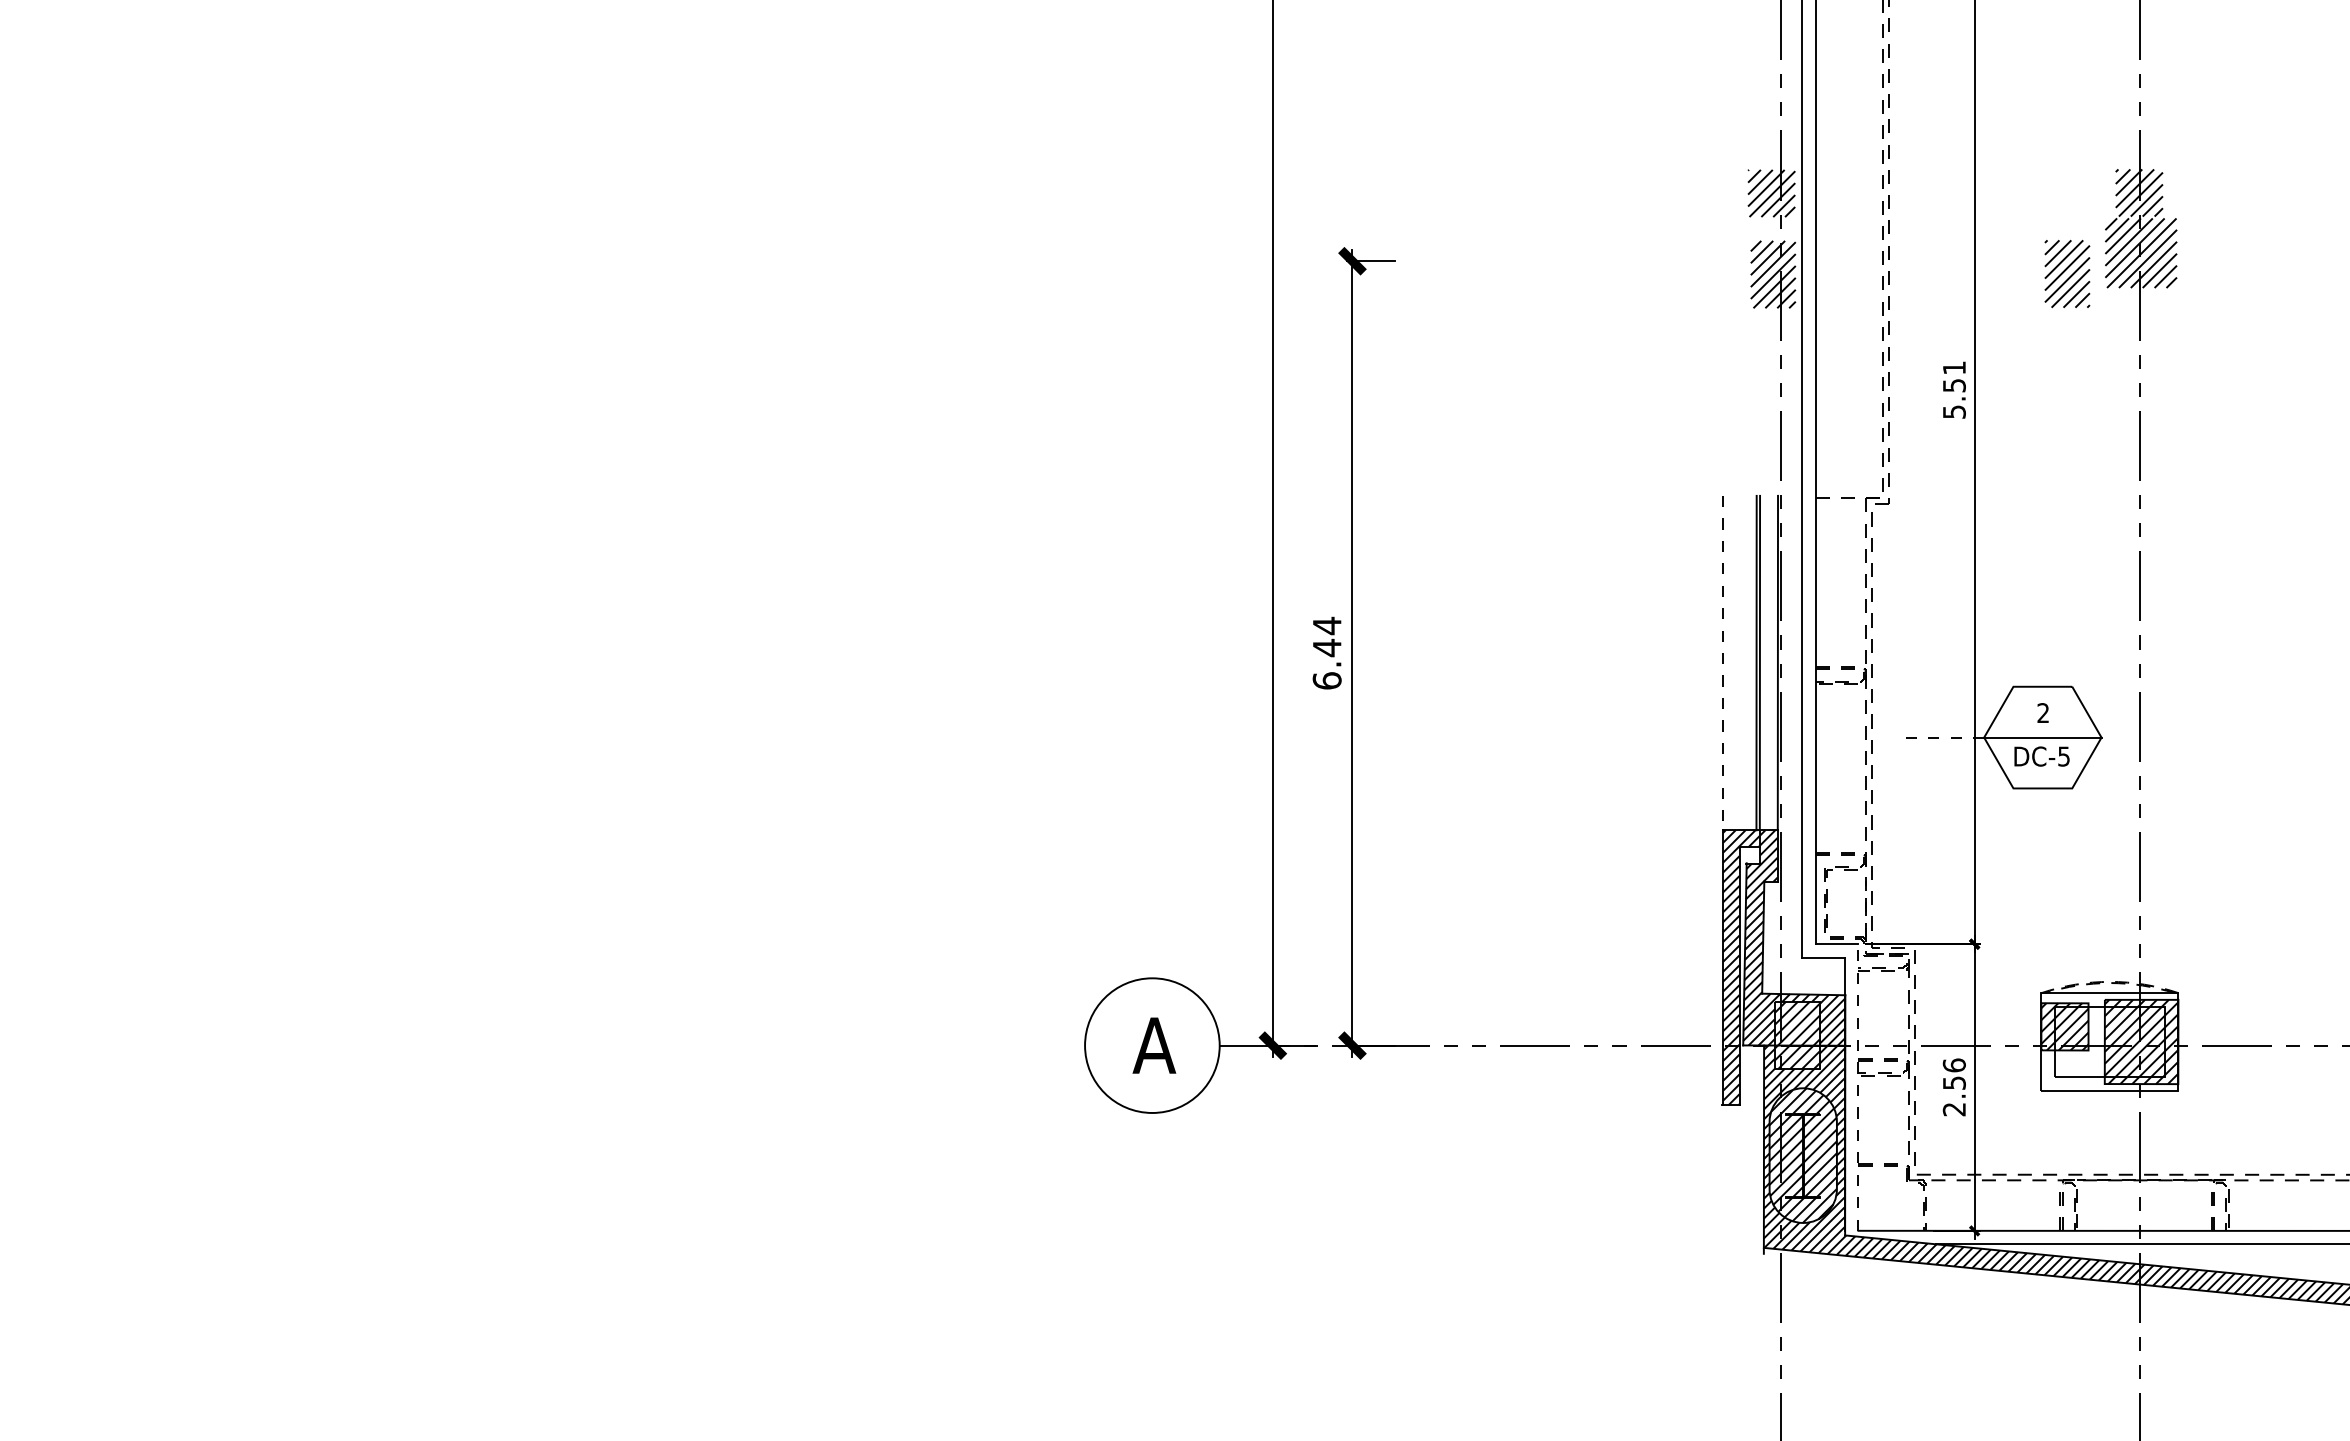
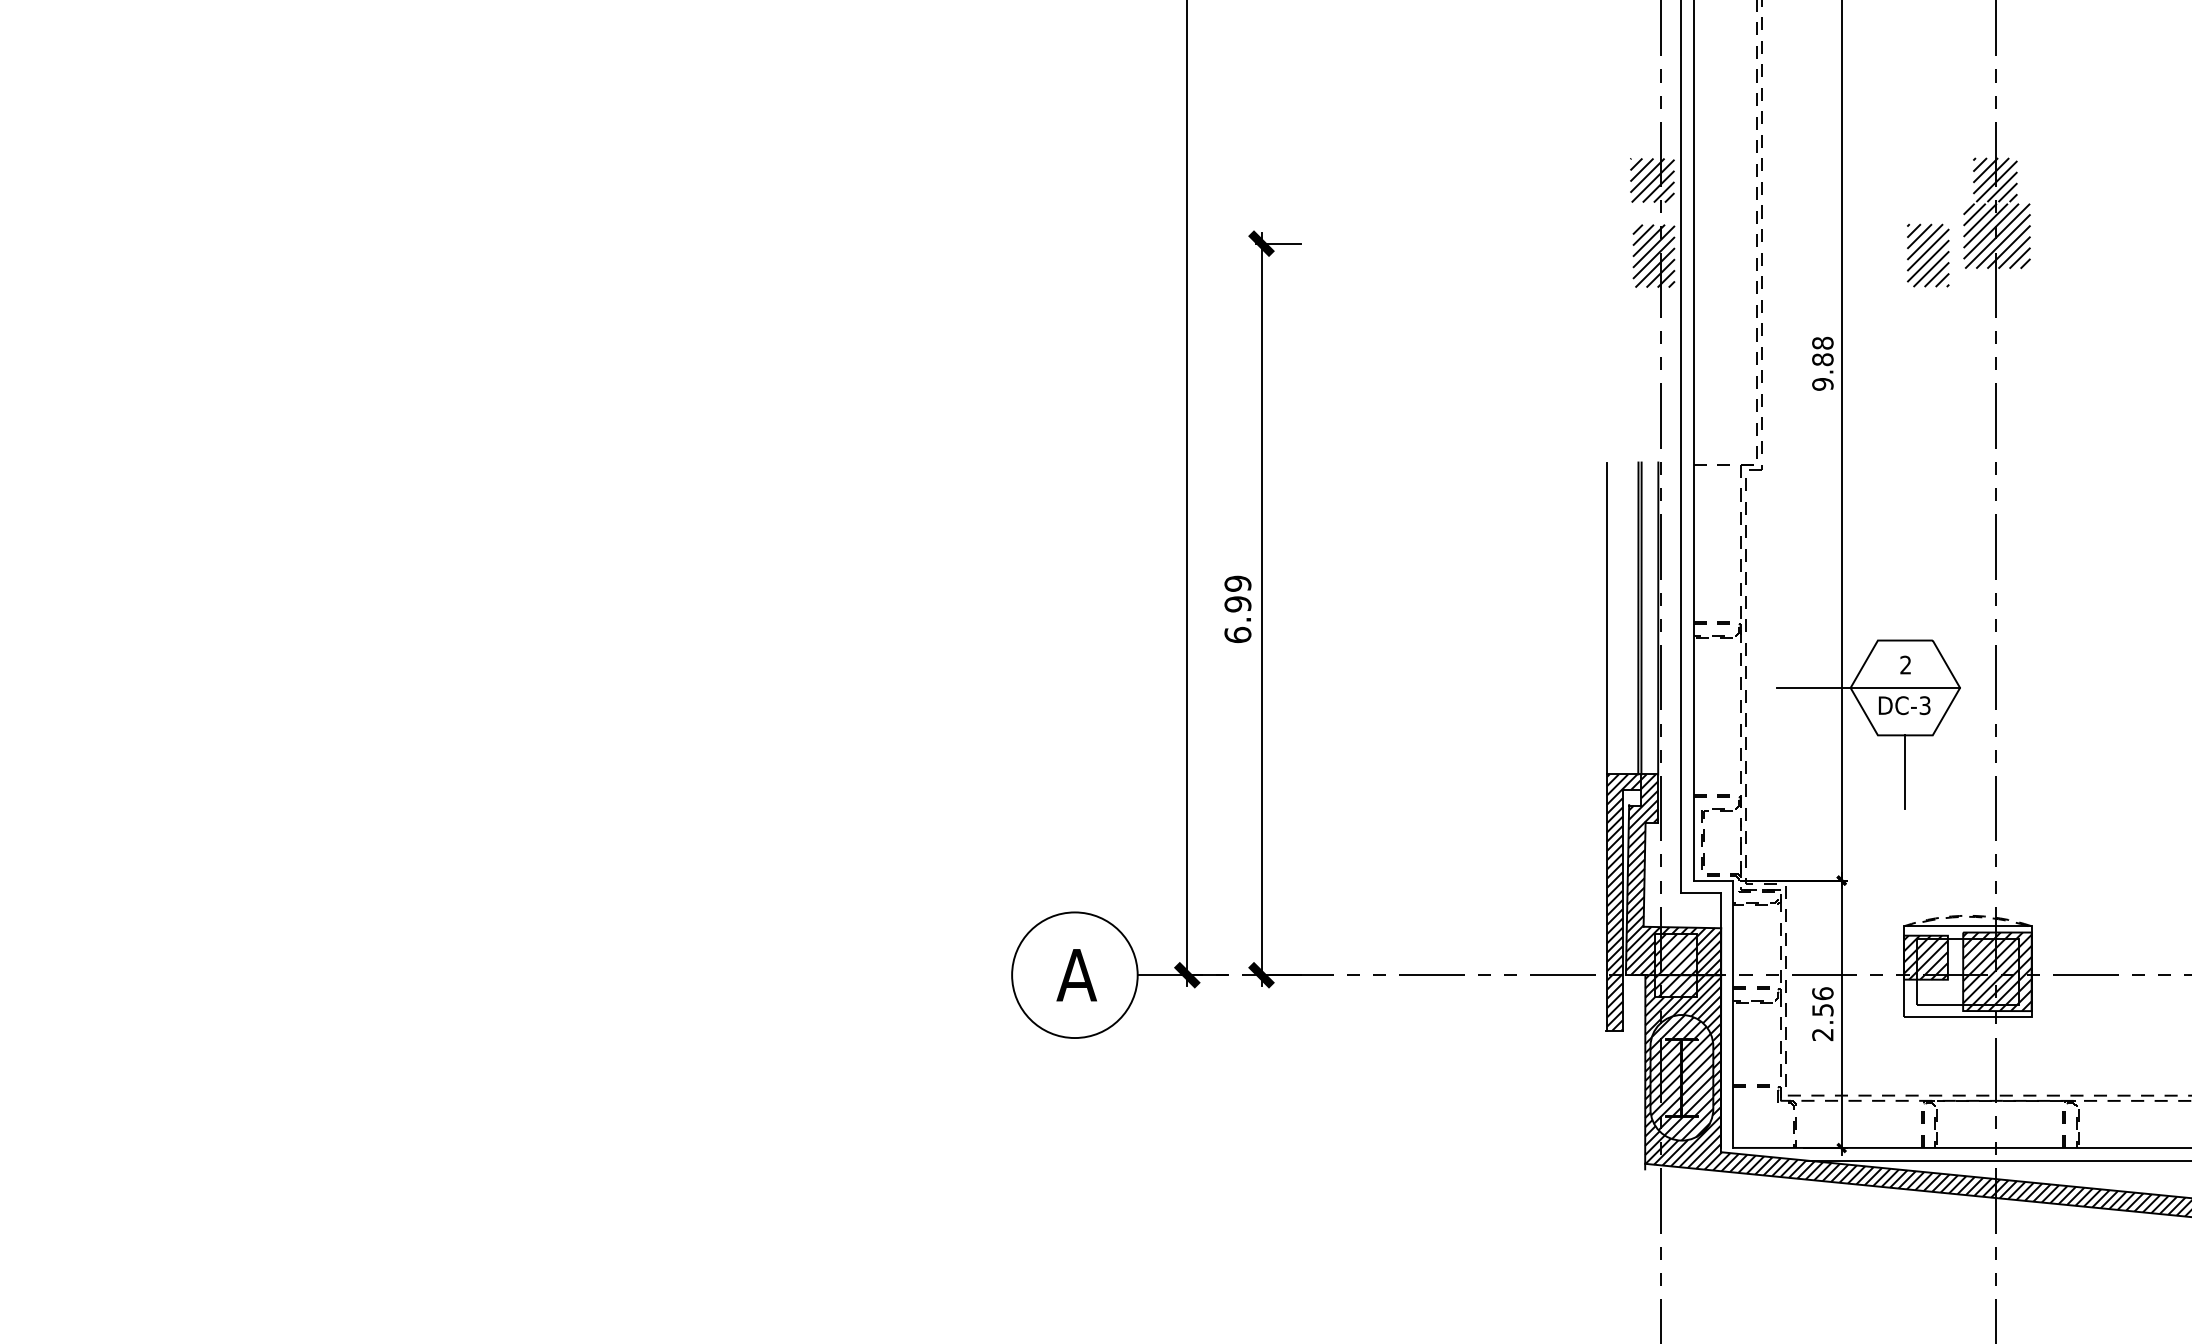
text: (1953, 390) -> (1822, 364), 5.51 -> 9.88
text: (1326, 636) -> (1237, 593), 6.44 -> 6.99
line: (1723, 663) -> (1607, 618), dashed -> solid
line: (1945, 737) -> (1814, 687), dashed -> solid
text: (2063, 755) -> (1924, 704), DC-5 -> DC-3
line: (2042, 827) -> (1905, 771), added
line: (1858, 1087) -> (1733, 1014), dashed -> solid

